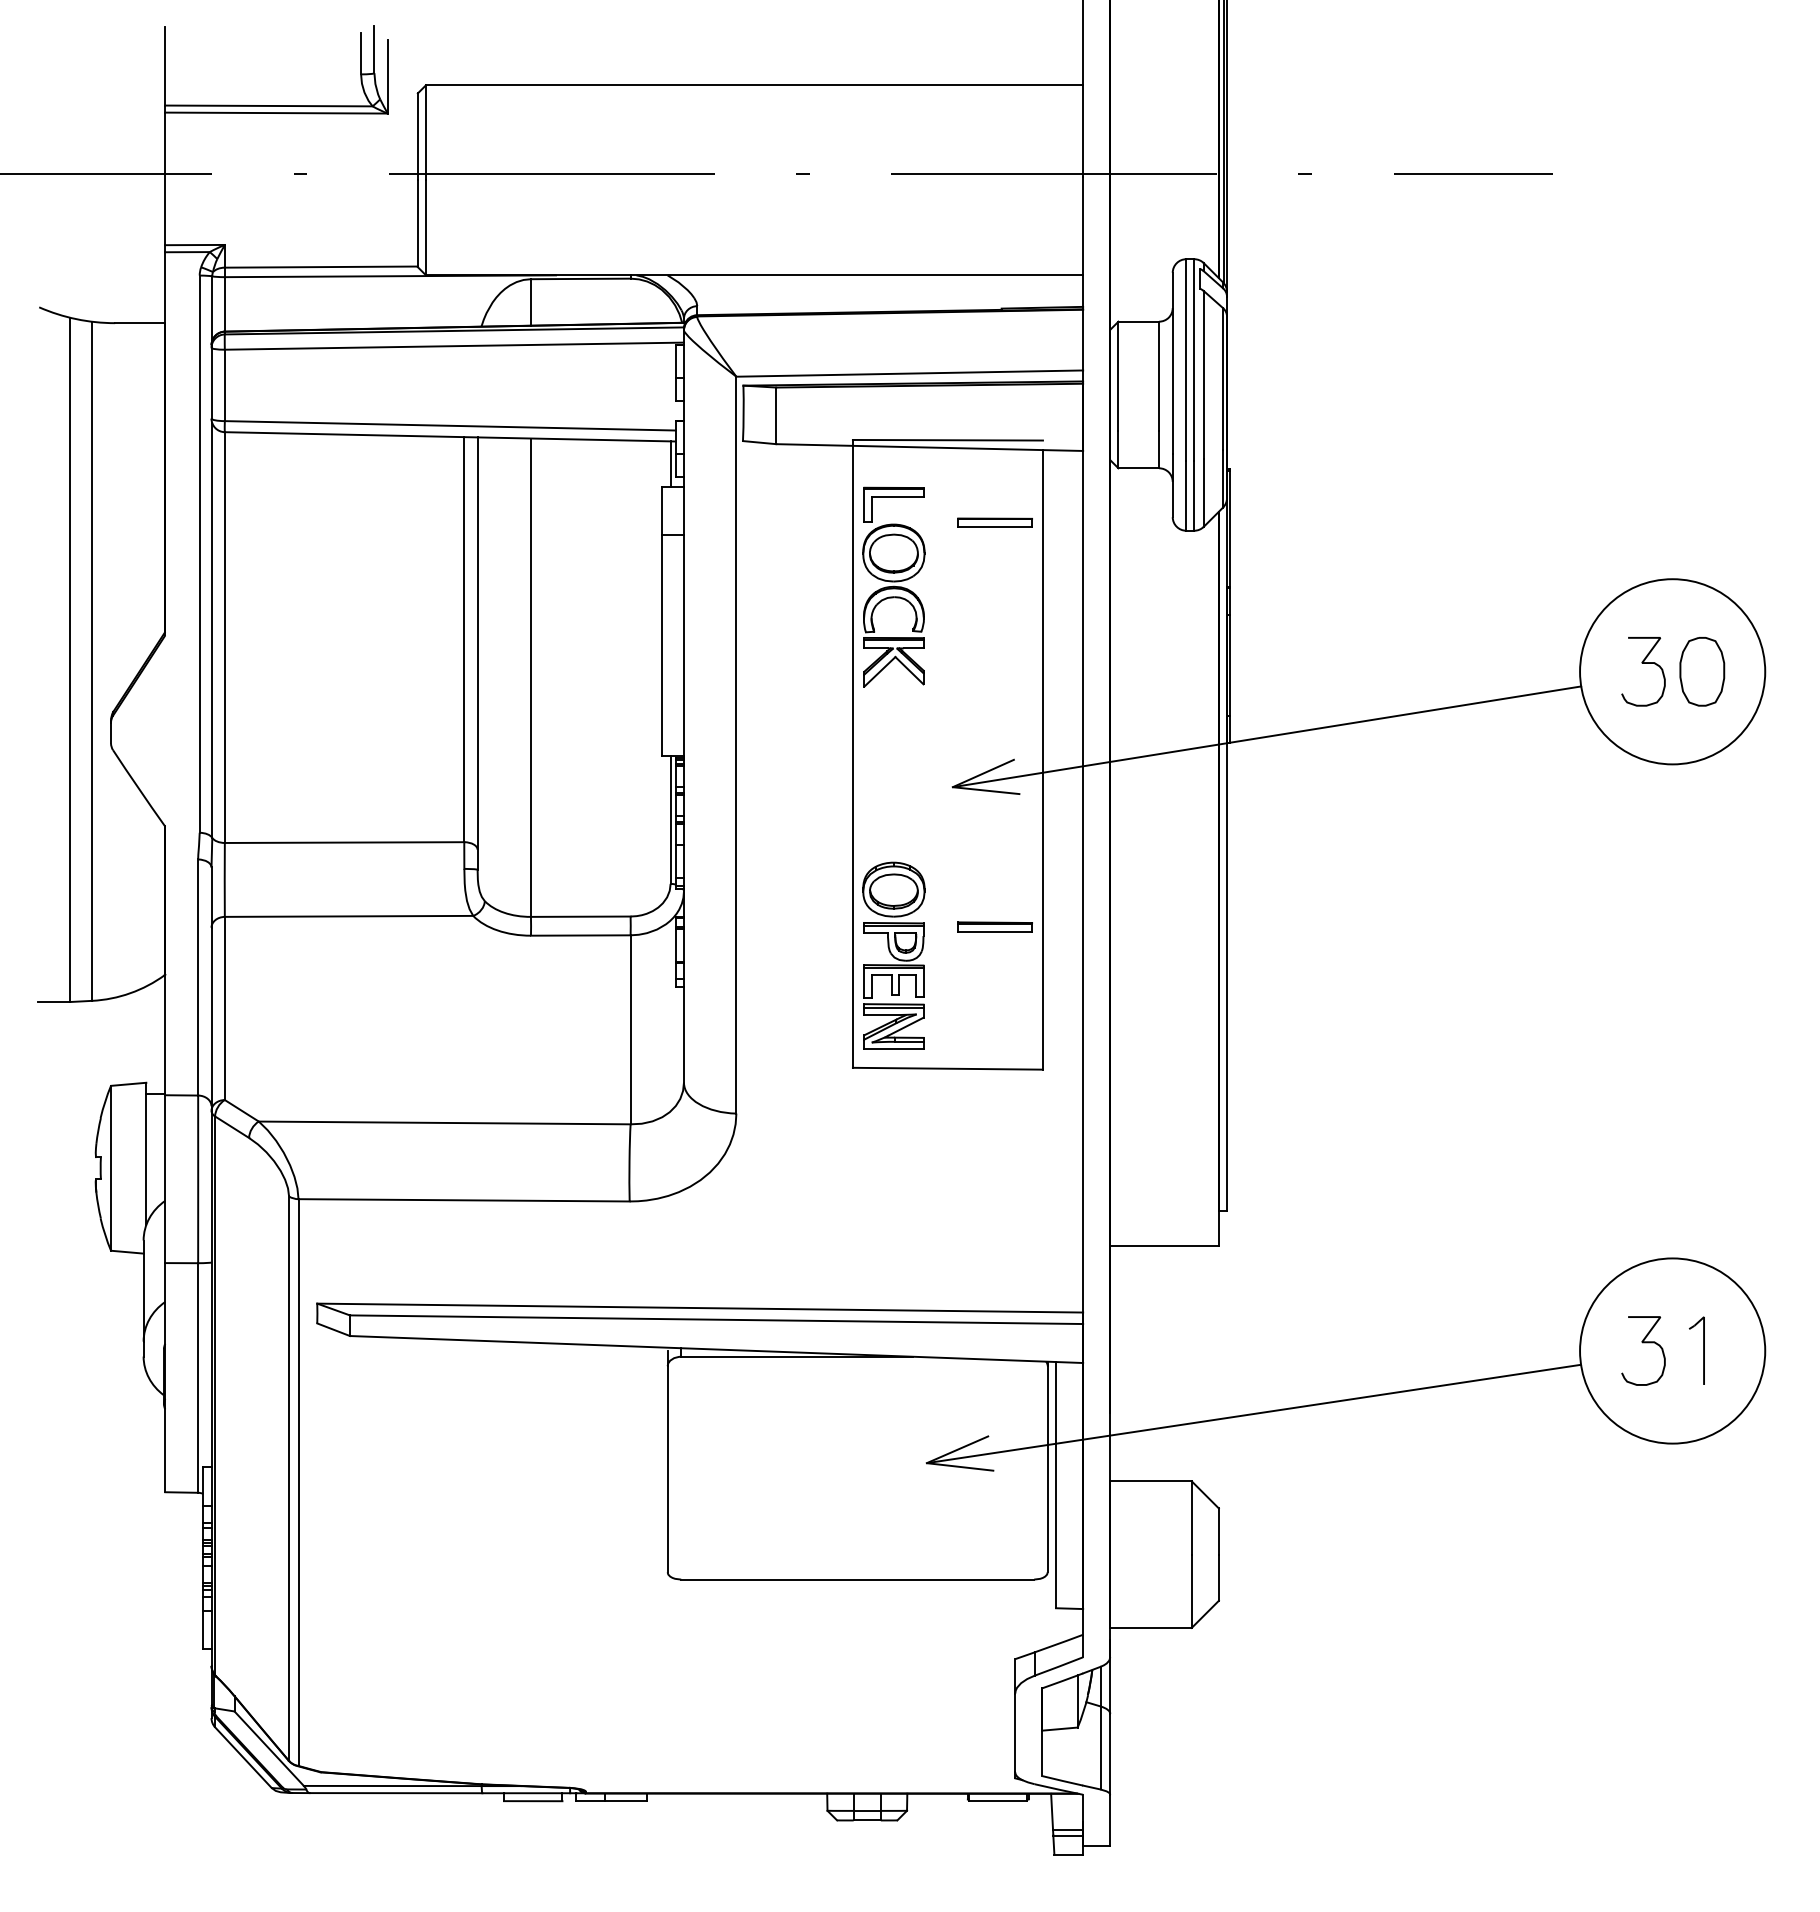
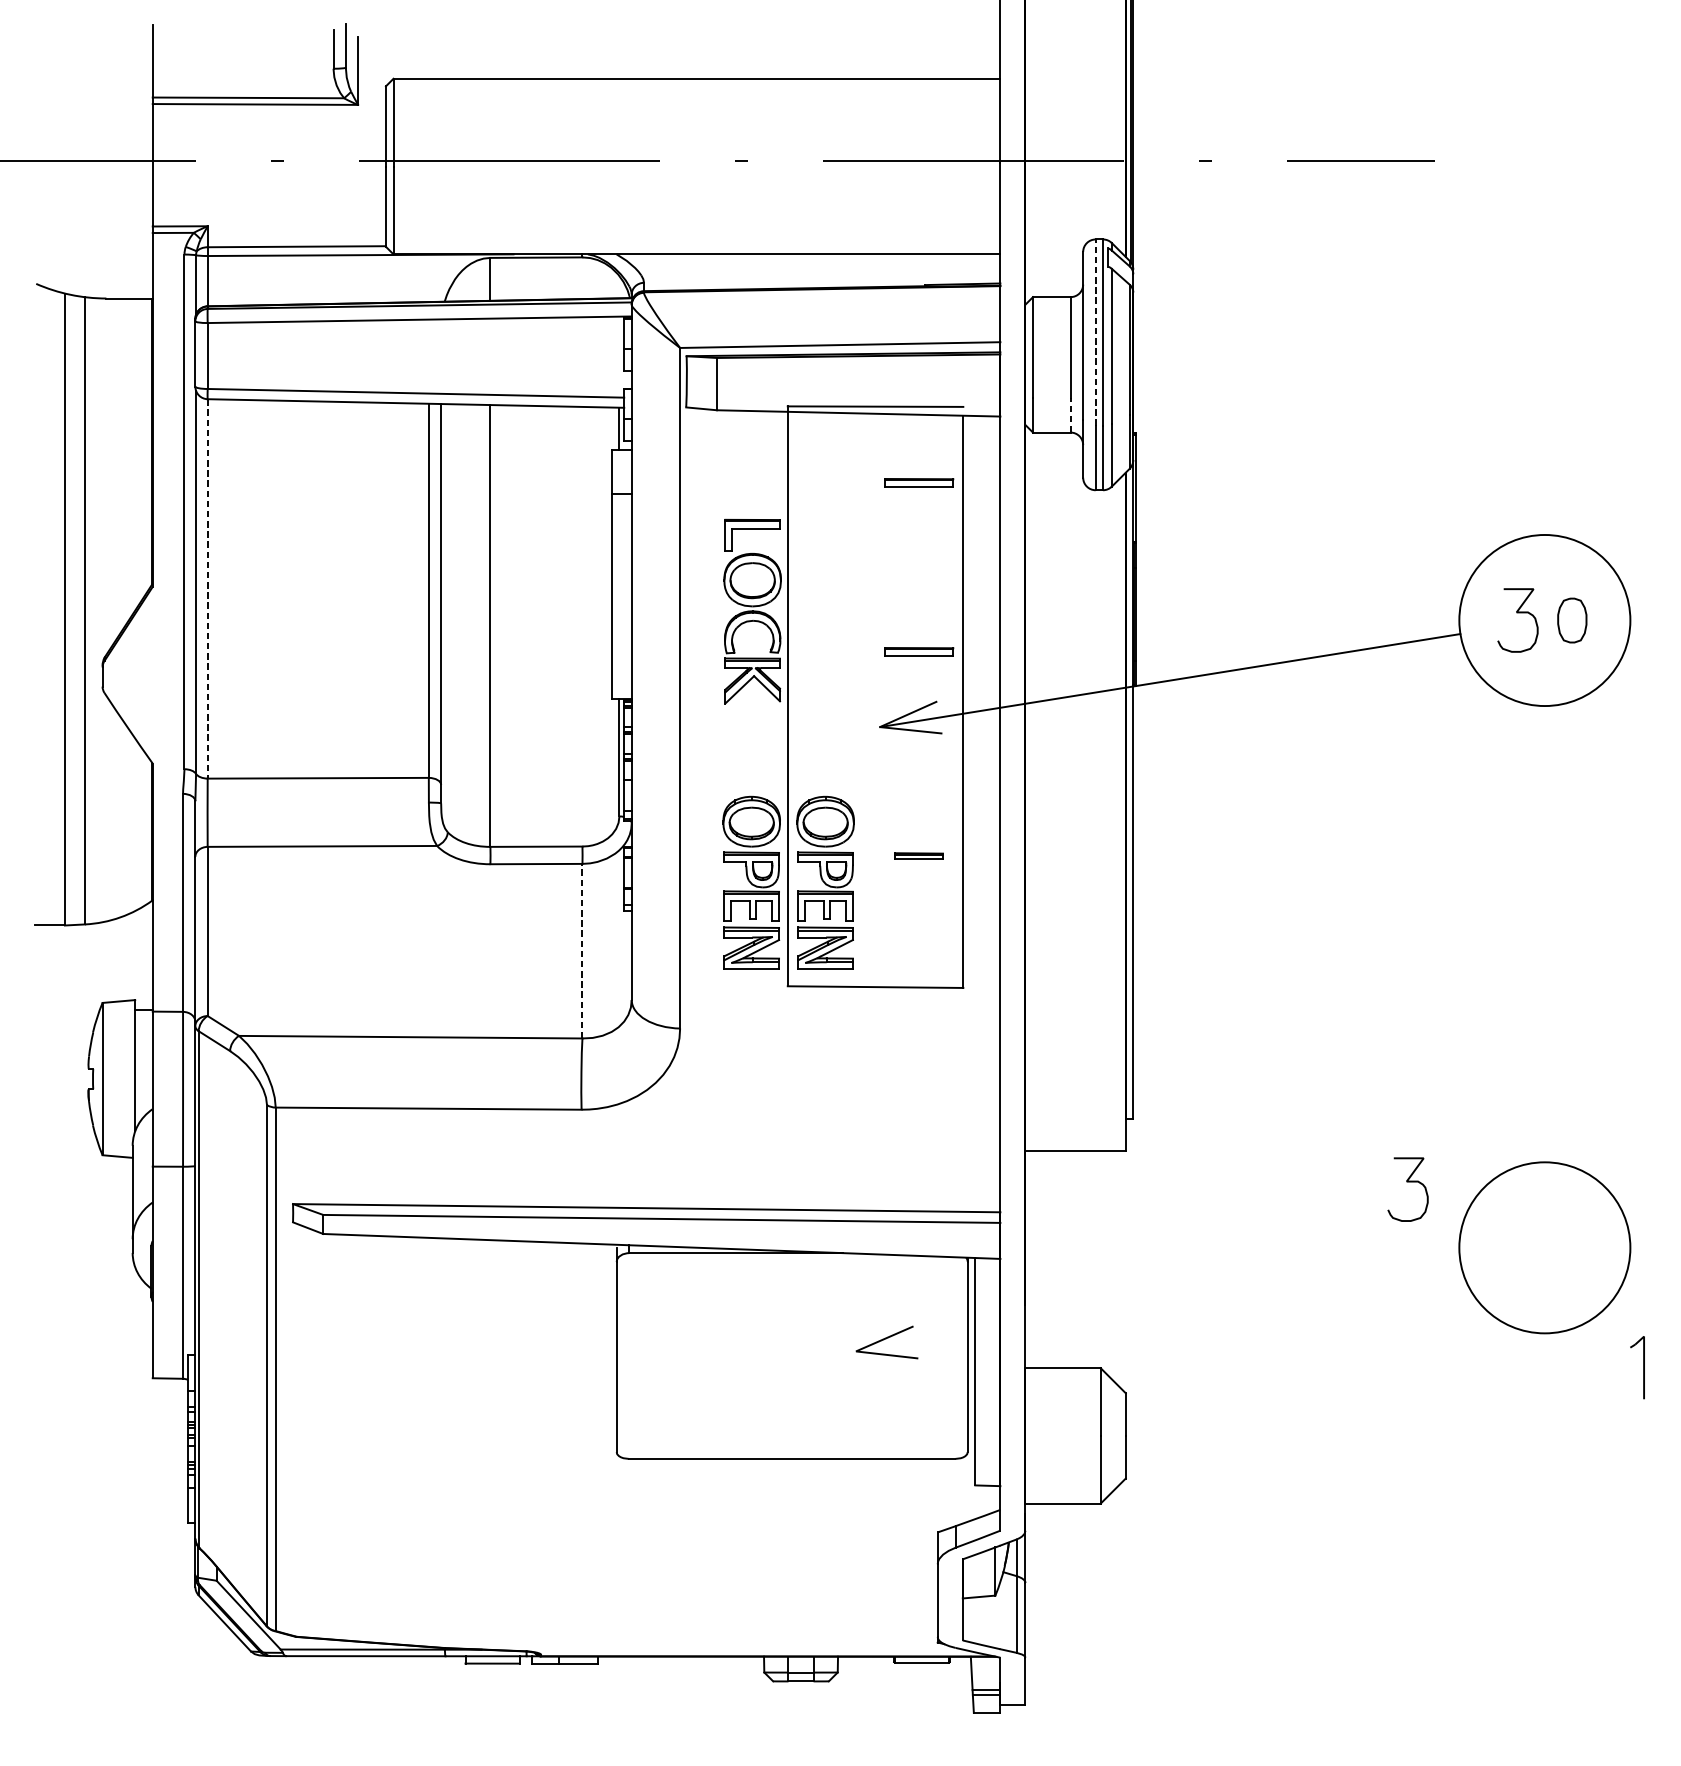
line: (1186, 360) -> (1095, 332), solid -> dashed
line: (1159, 449) -> (1070, 415), solid -> dashed
part: (893, 586) -> (752, 610), moved
line: (224, 638) -> (207, 589), solid -> dashed
part: (1702, 671) -> (1572, 620), size x0.7
part: (994, 705) -> (918, 651), added
part: (994, 926) -> (918, 855), size x0.7
part: (813, 955) -> (751, 882), added
line: (630, 1029) -> (582, 950), solid -> dashed
curve: (1643, 1343) -> (1408, 1182), moved
part: (1703, 1350) -> (1643, 1367), moved
line: (1253, 1413) -> (1157, 1305), removed

